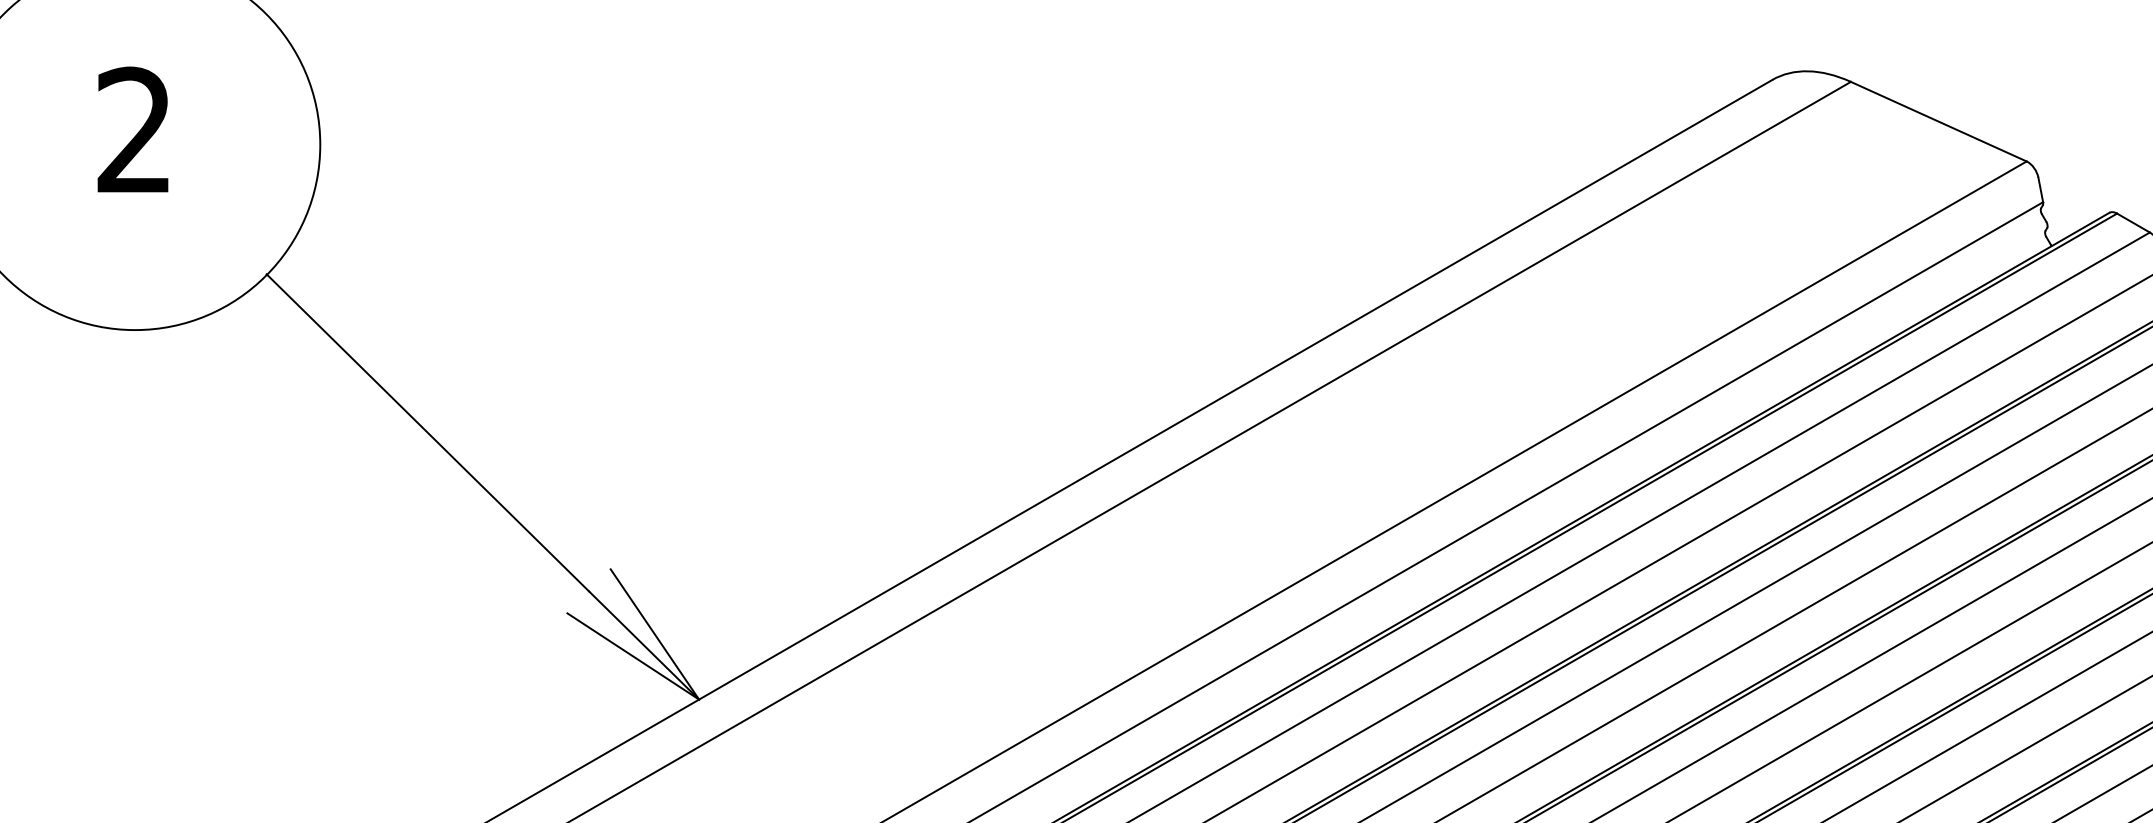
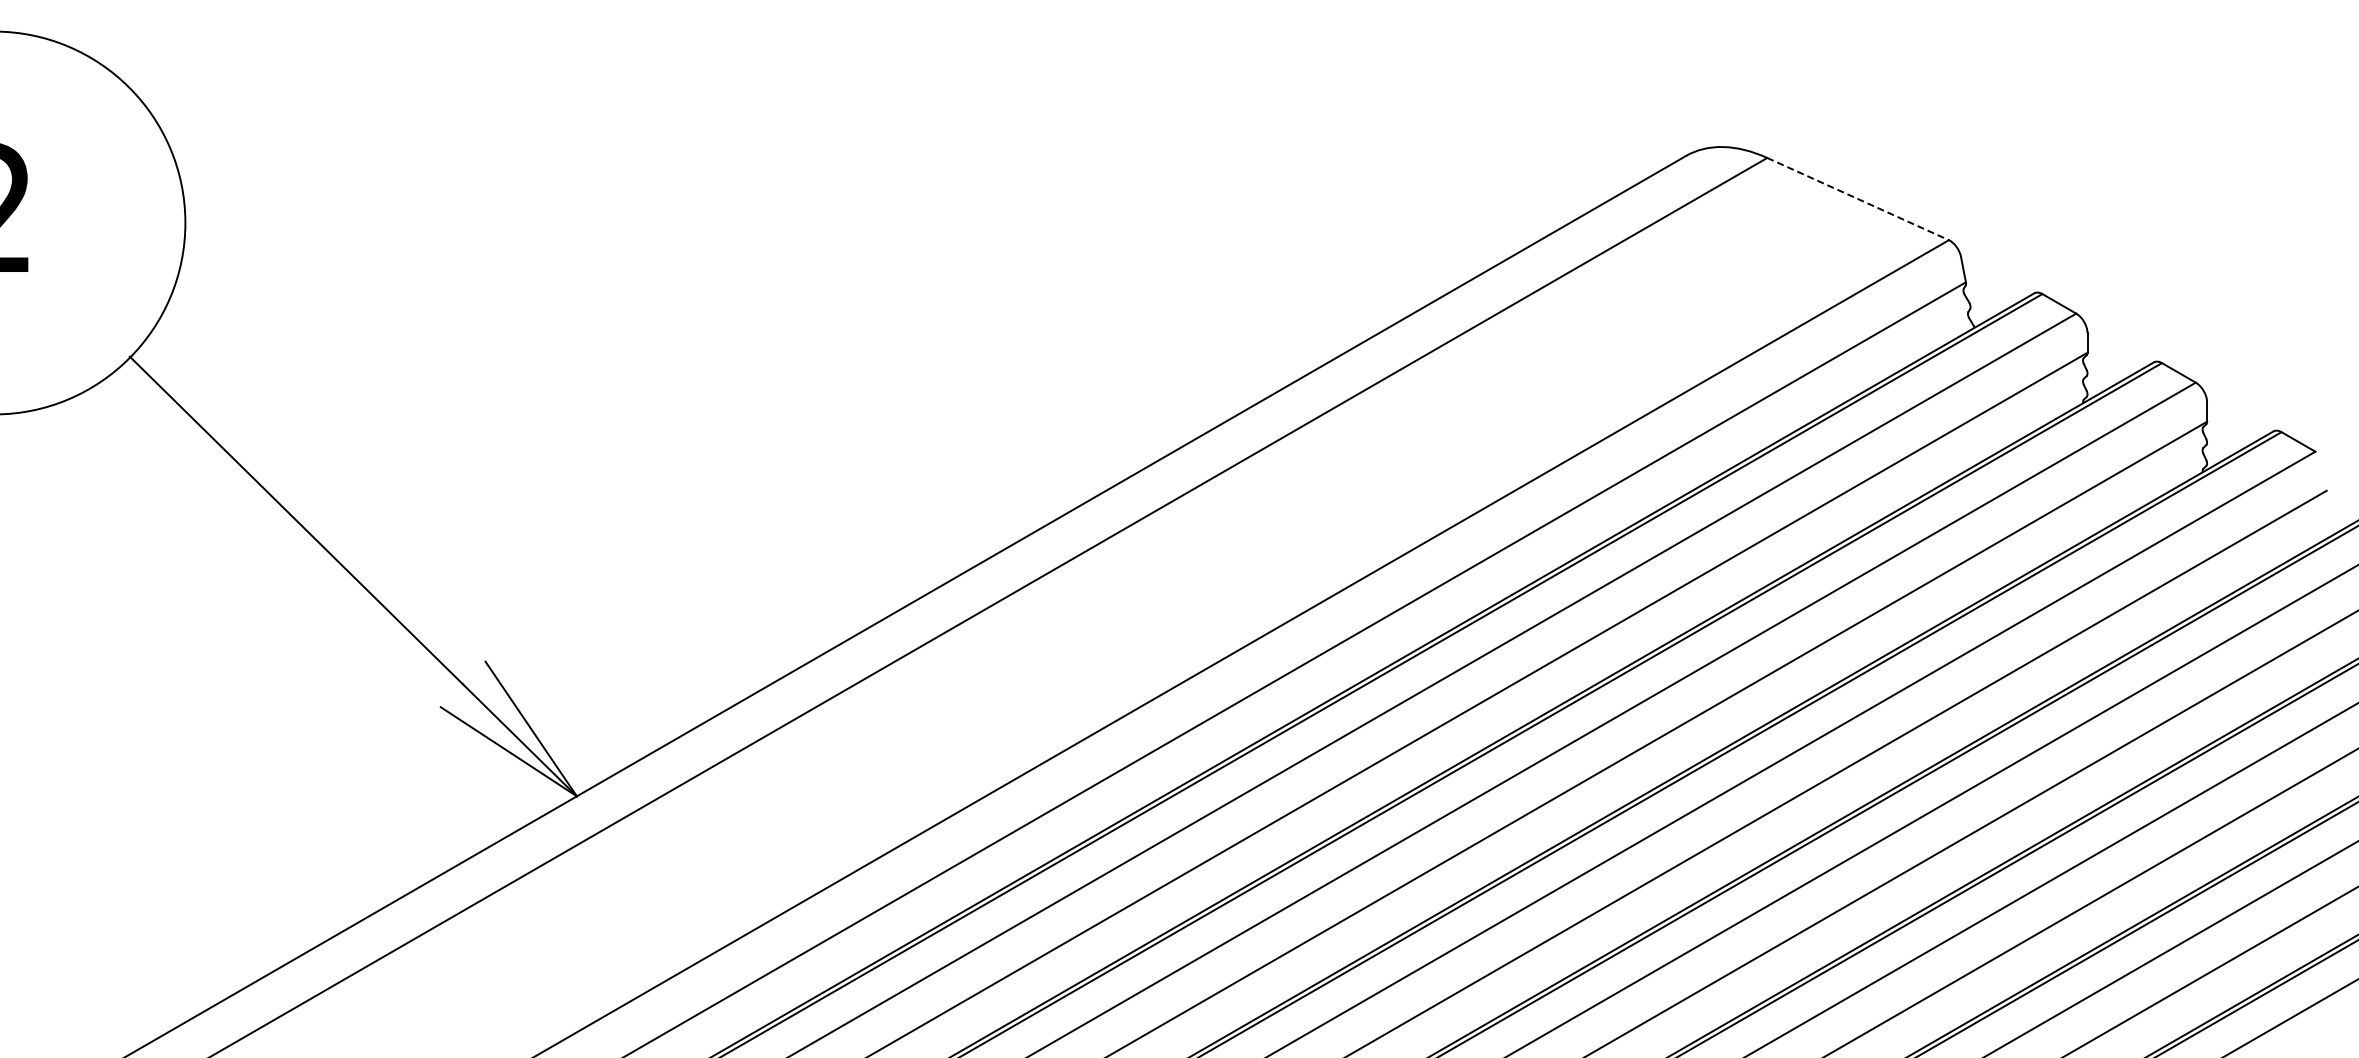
line: (1939, 122) -> (1858, 199), solid -> dashed

